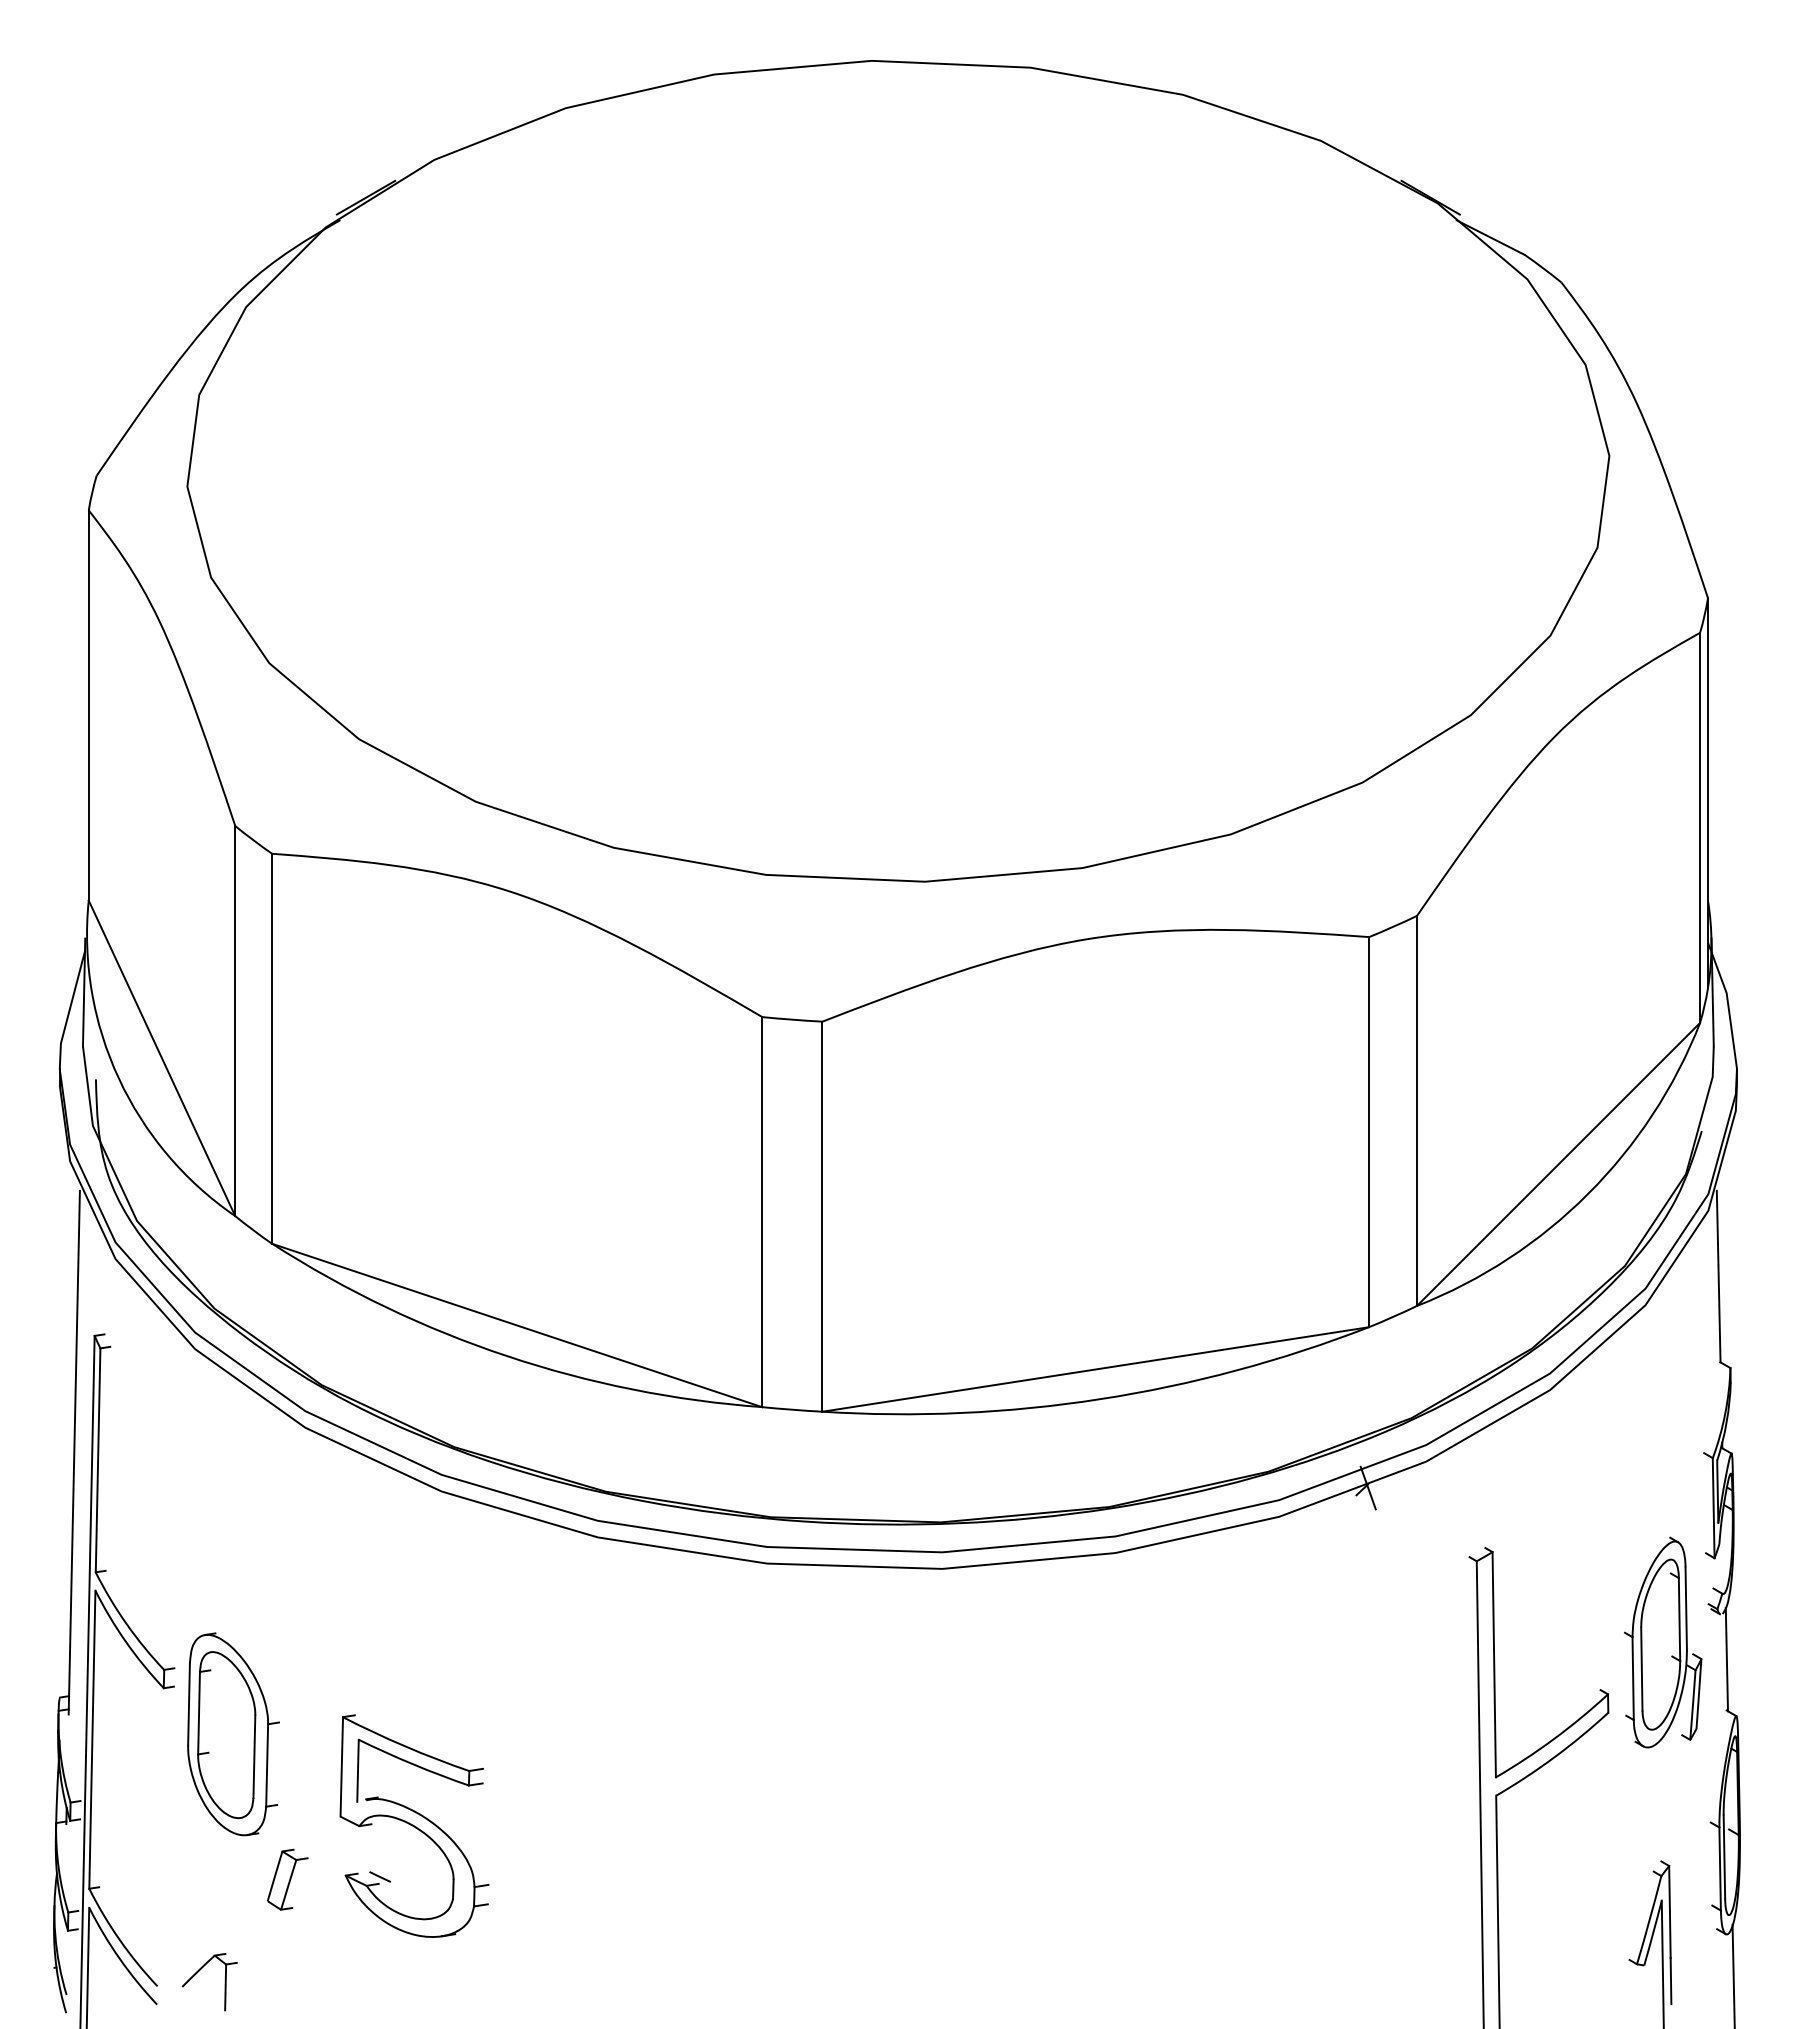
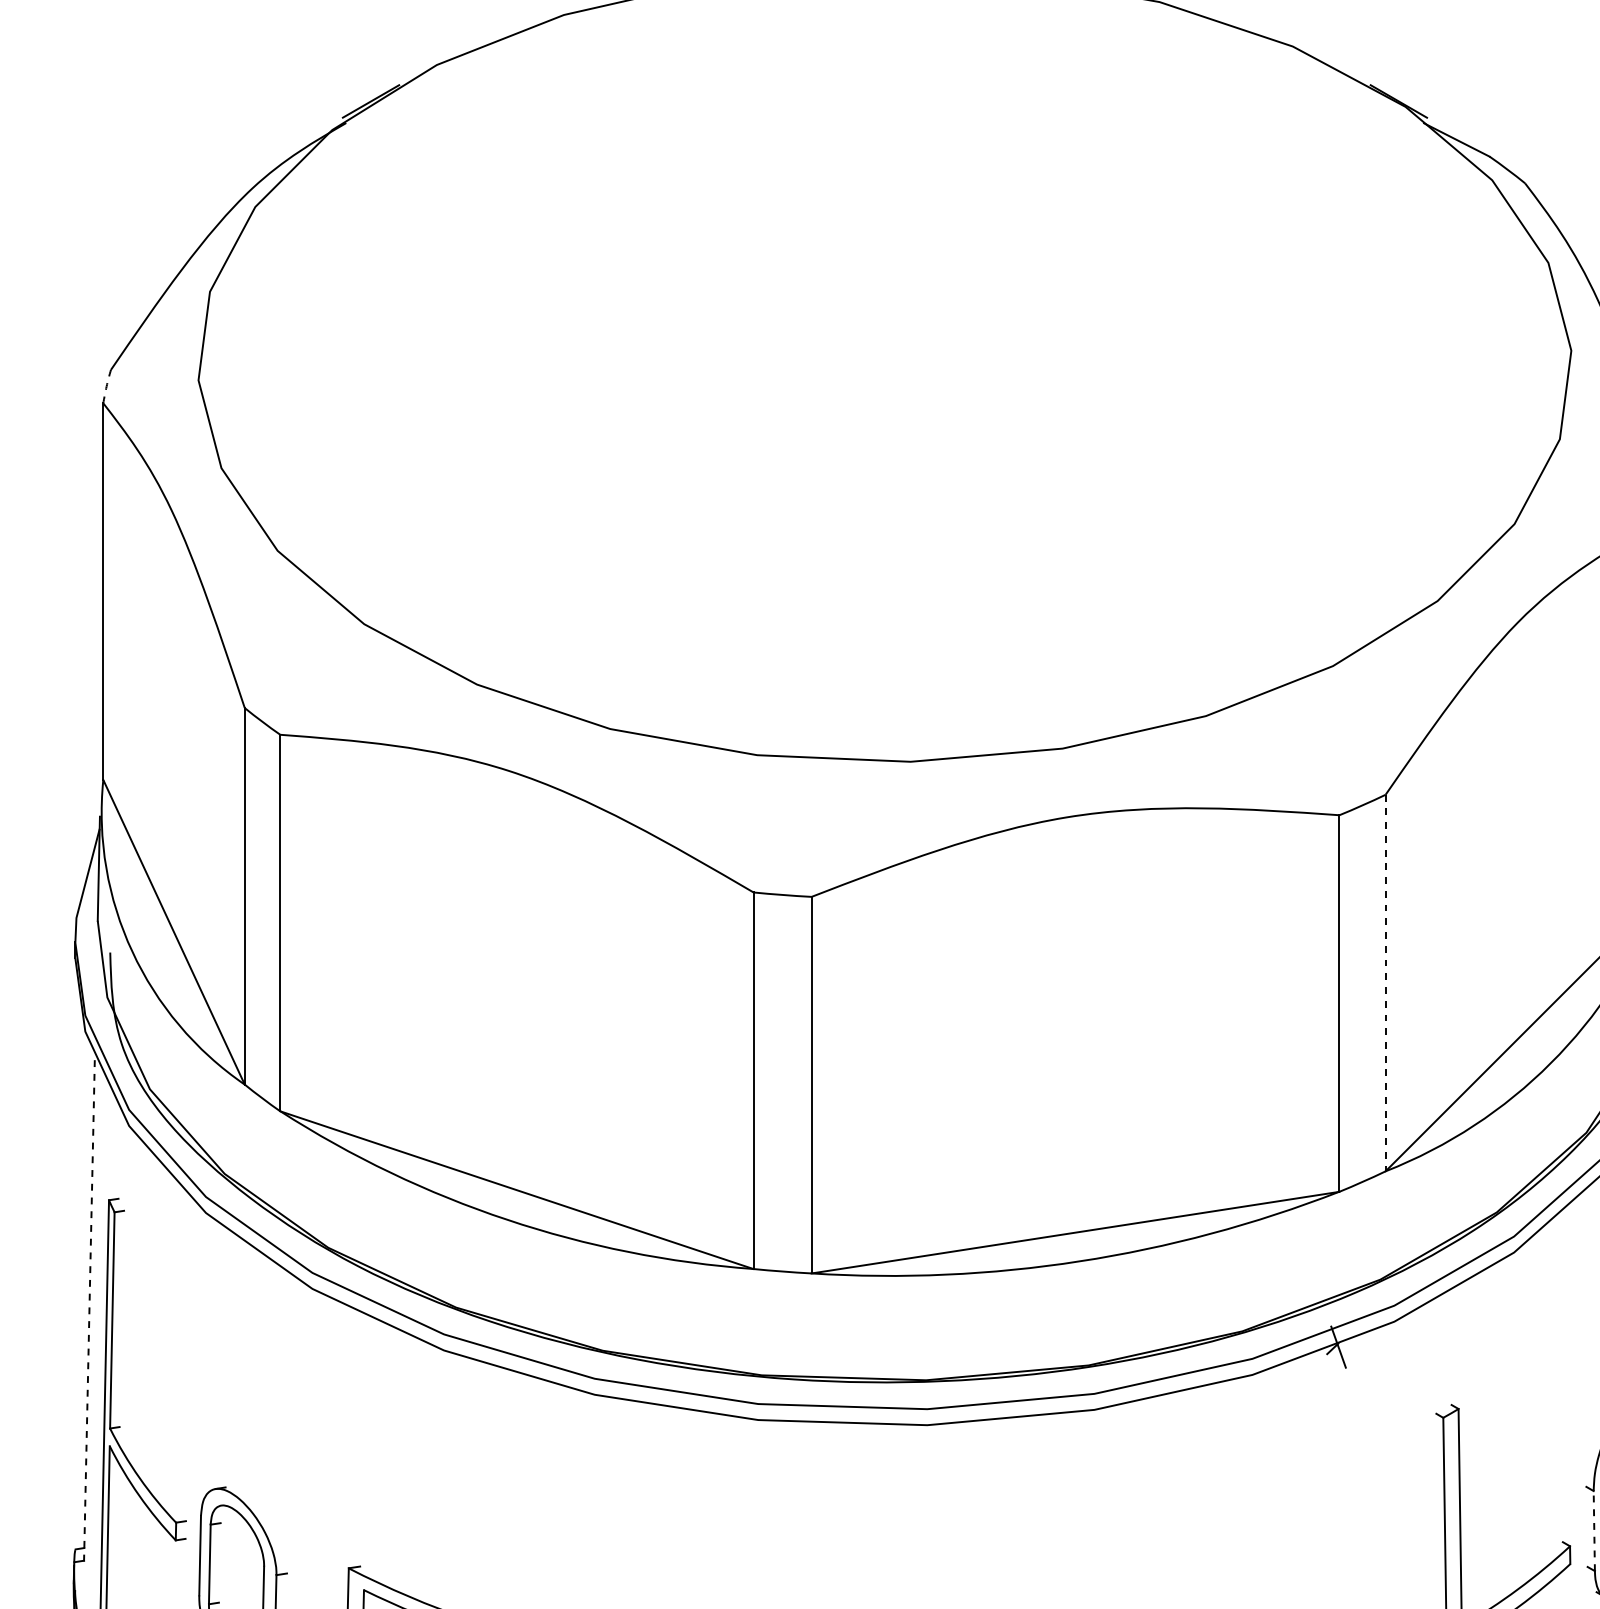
arc: (92, 492) -> (106, 386), solid -> dashed
line: (1417, 1111) -> (1386, 983), solid -> dashed
line: (74, 1452) -> (89, 1312), solid -> dashed
line: (1633, 1678) -> (1594, 1530), solid -> dashed

